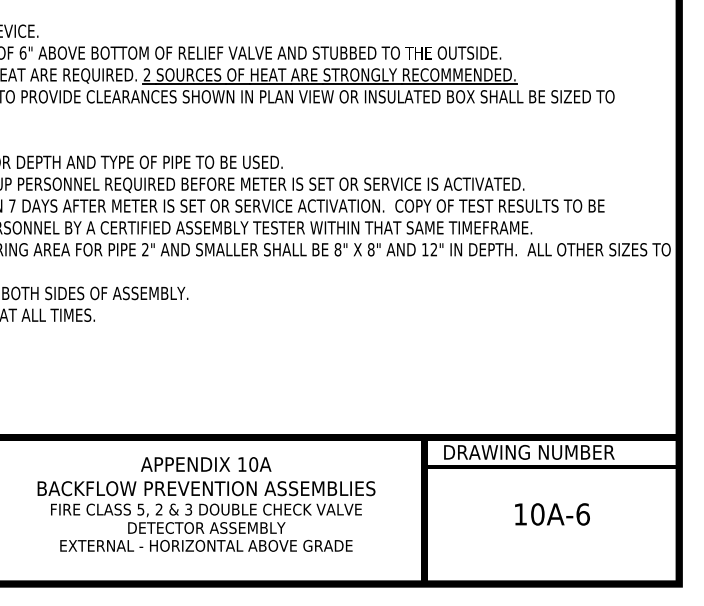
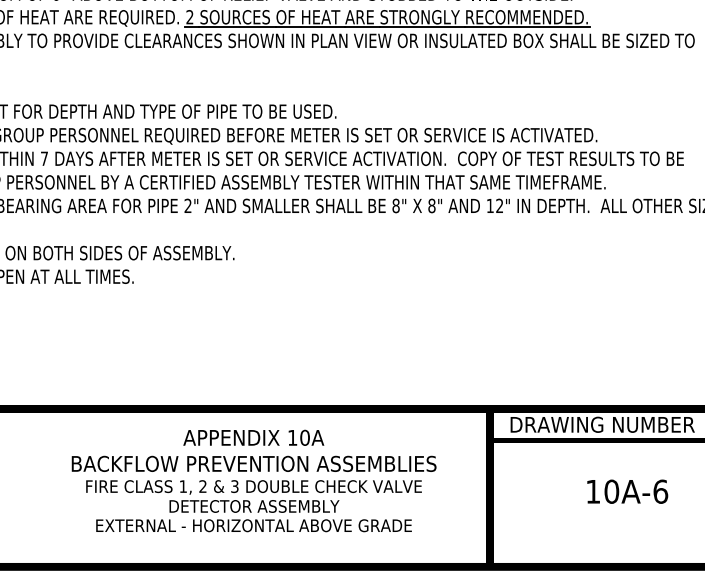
text: (140, 509) -> (182, 486), 5, -> 1,

